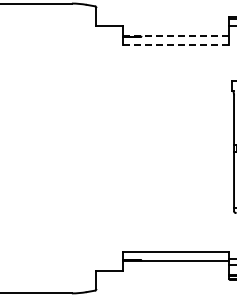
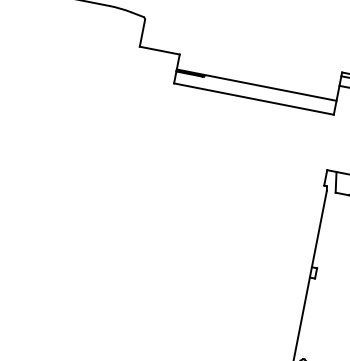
line: (175, 35) -> (256, 84), dashed -> solid
line: (175, 44) -> (253, 98), dashed -> solid

